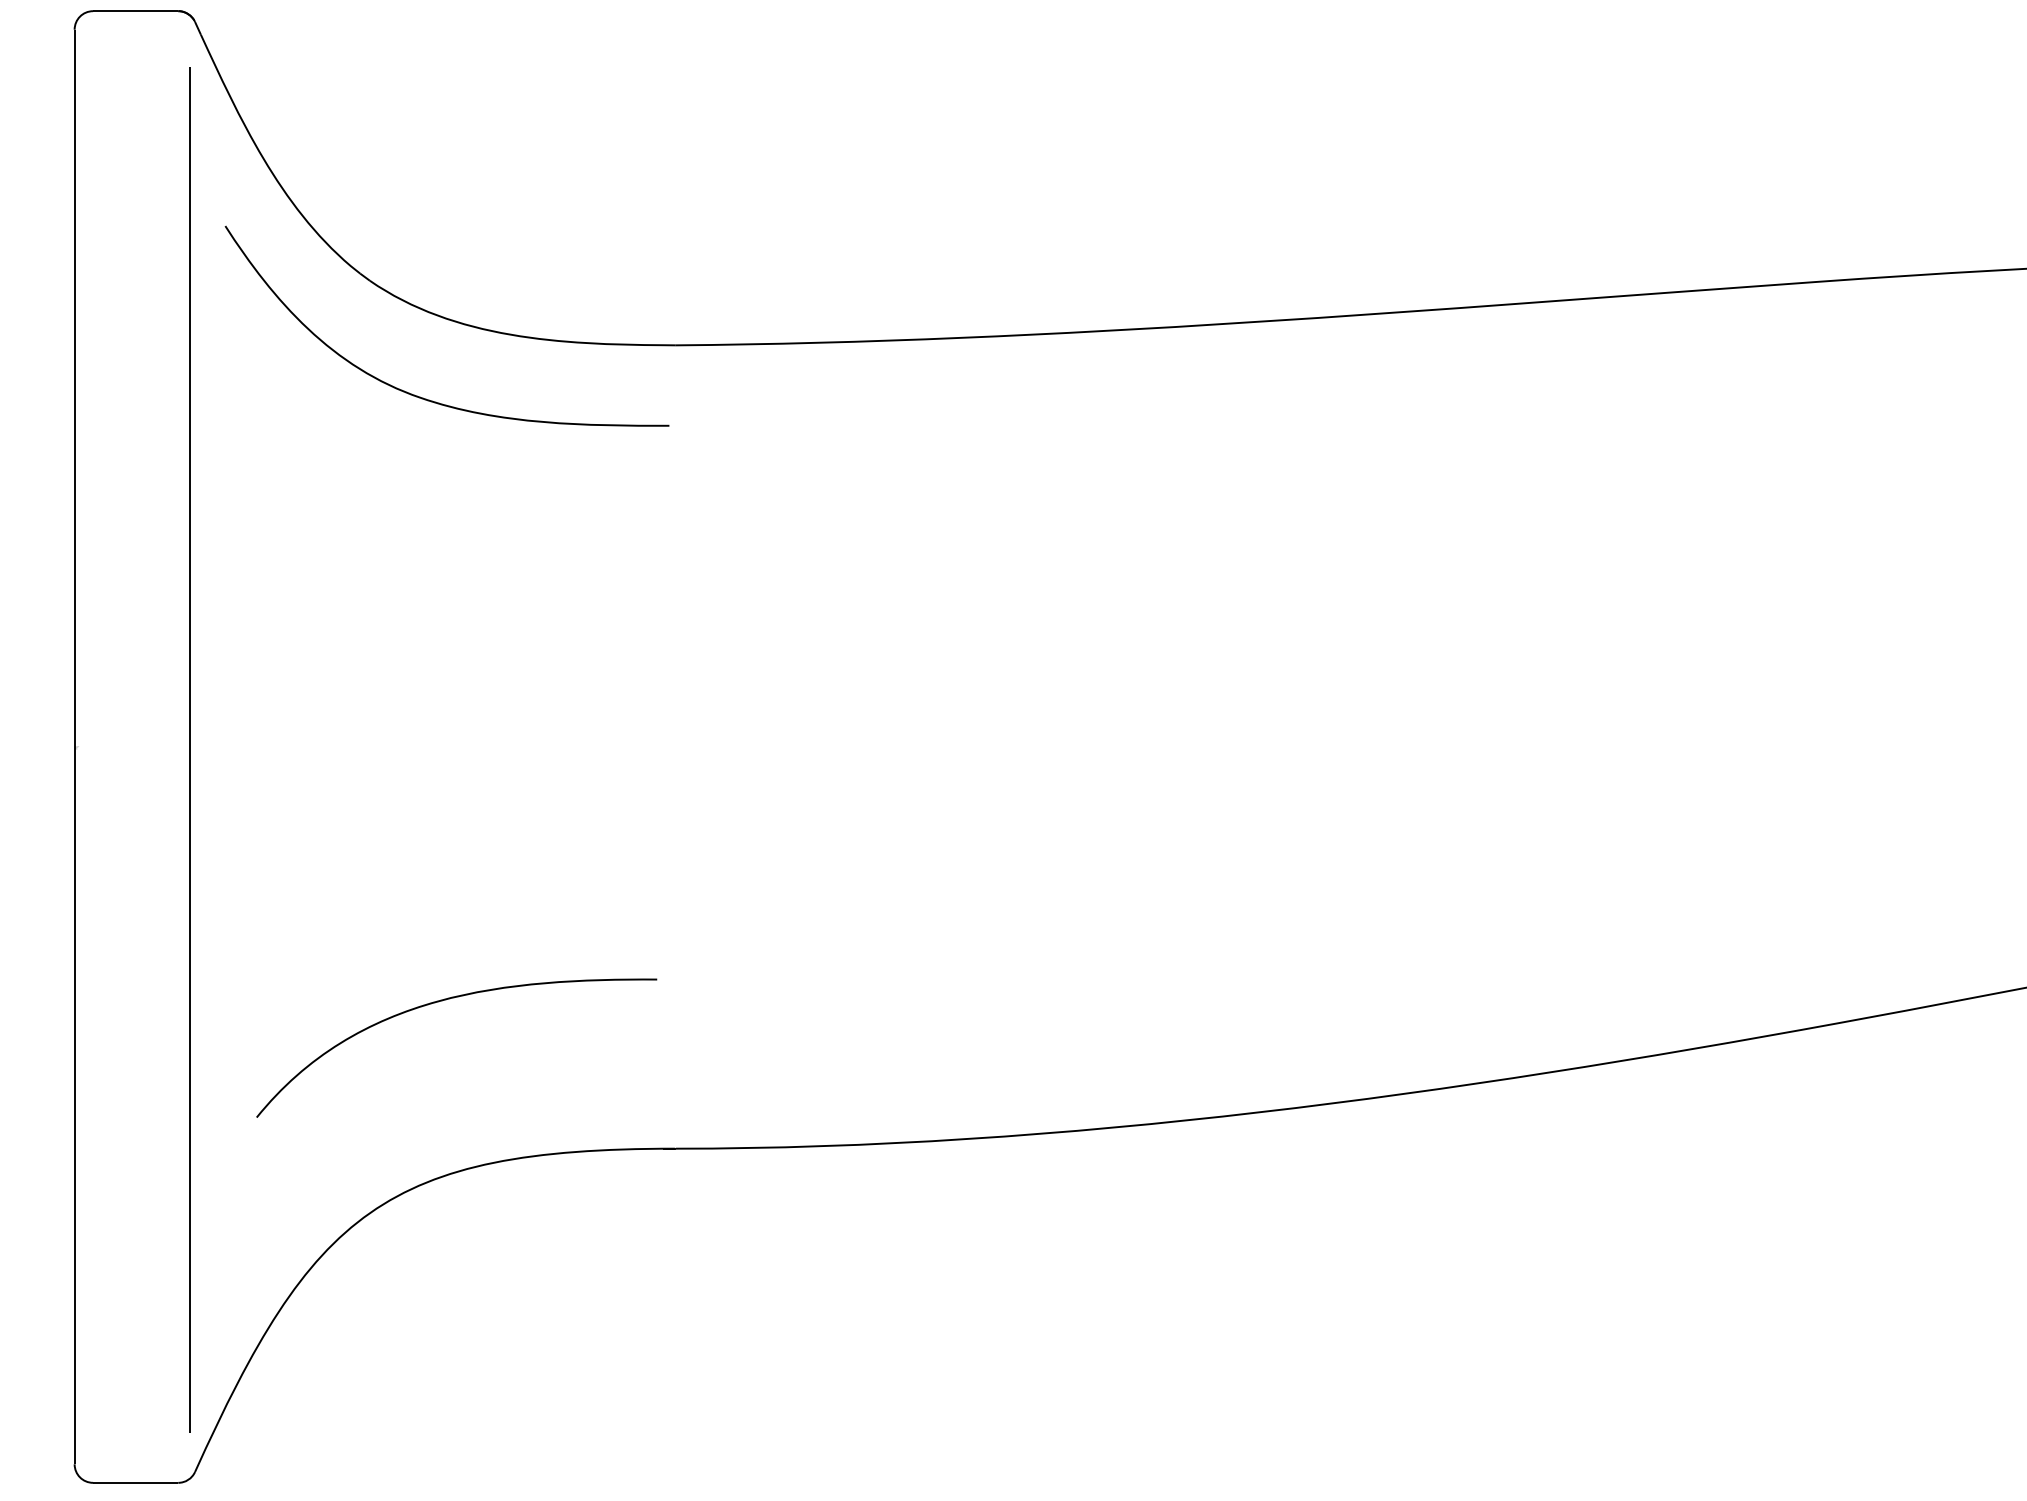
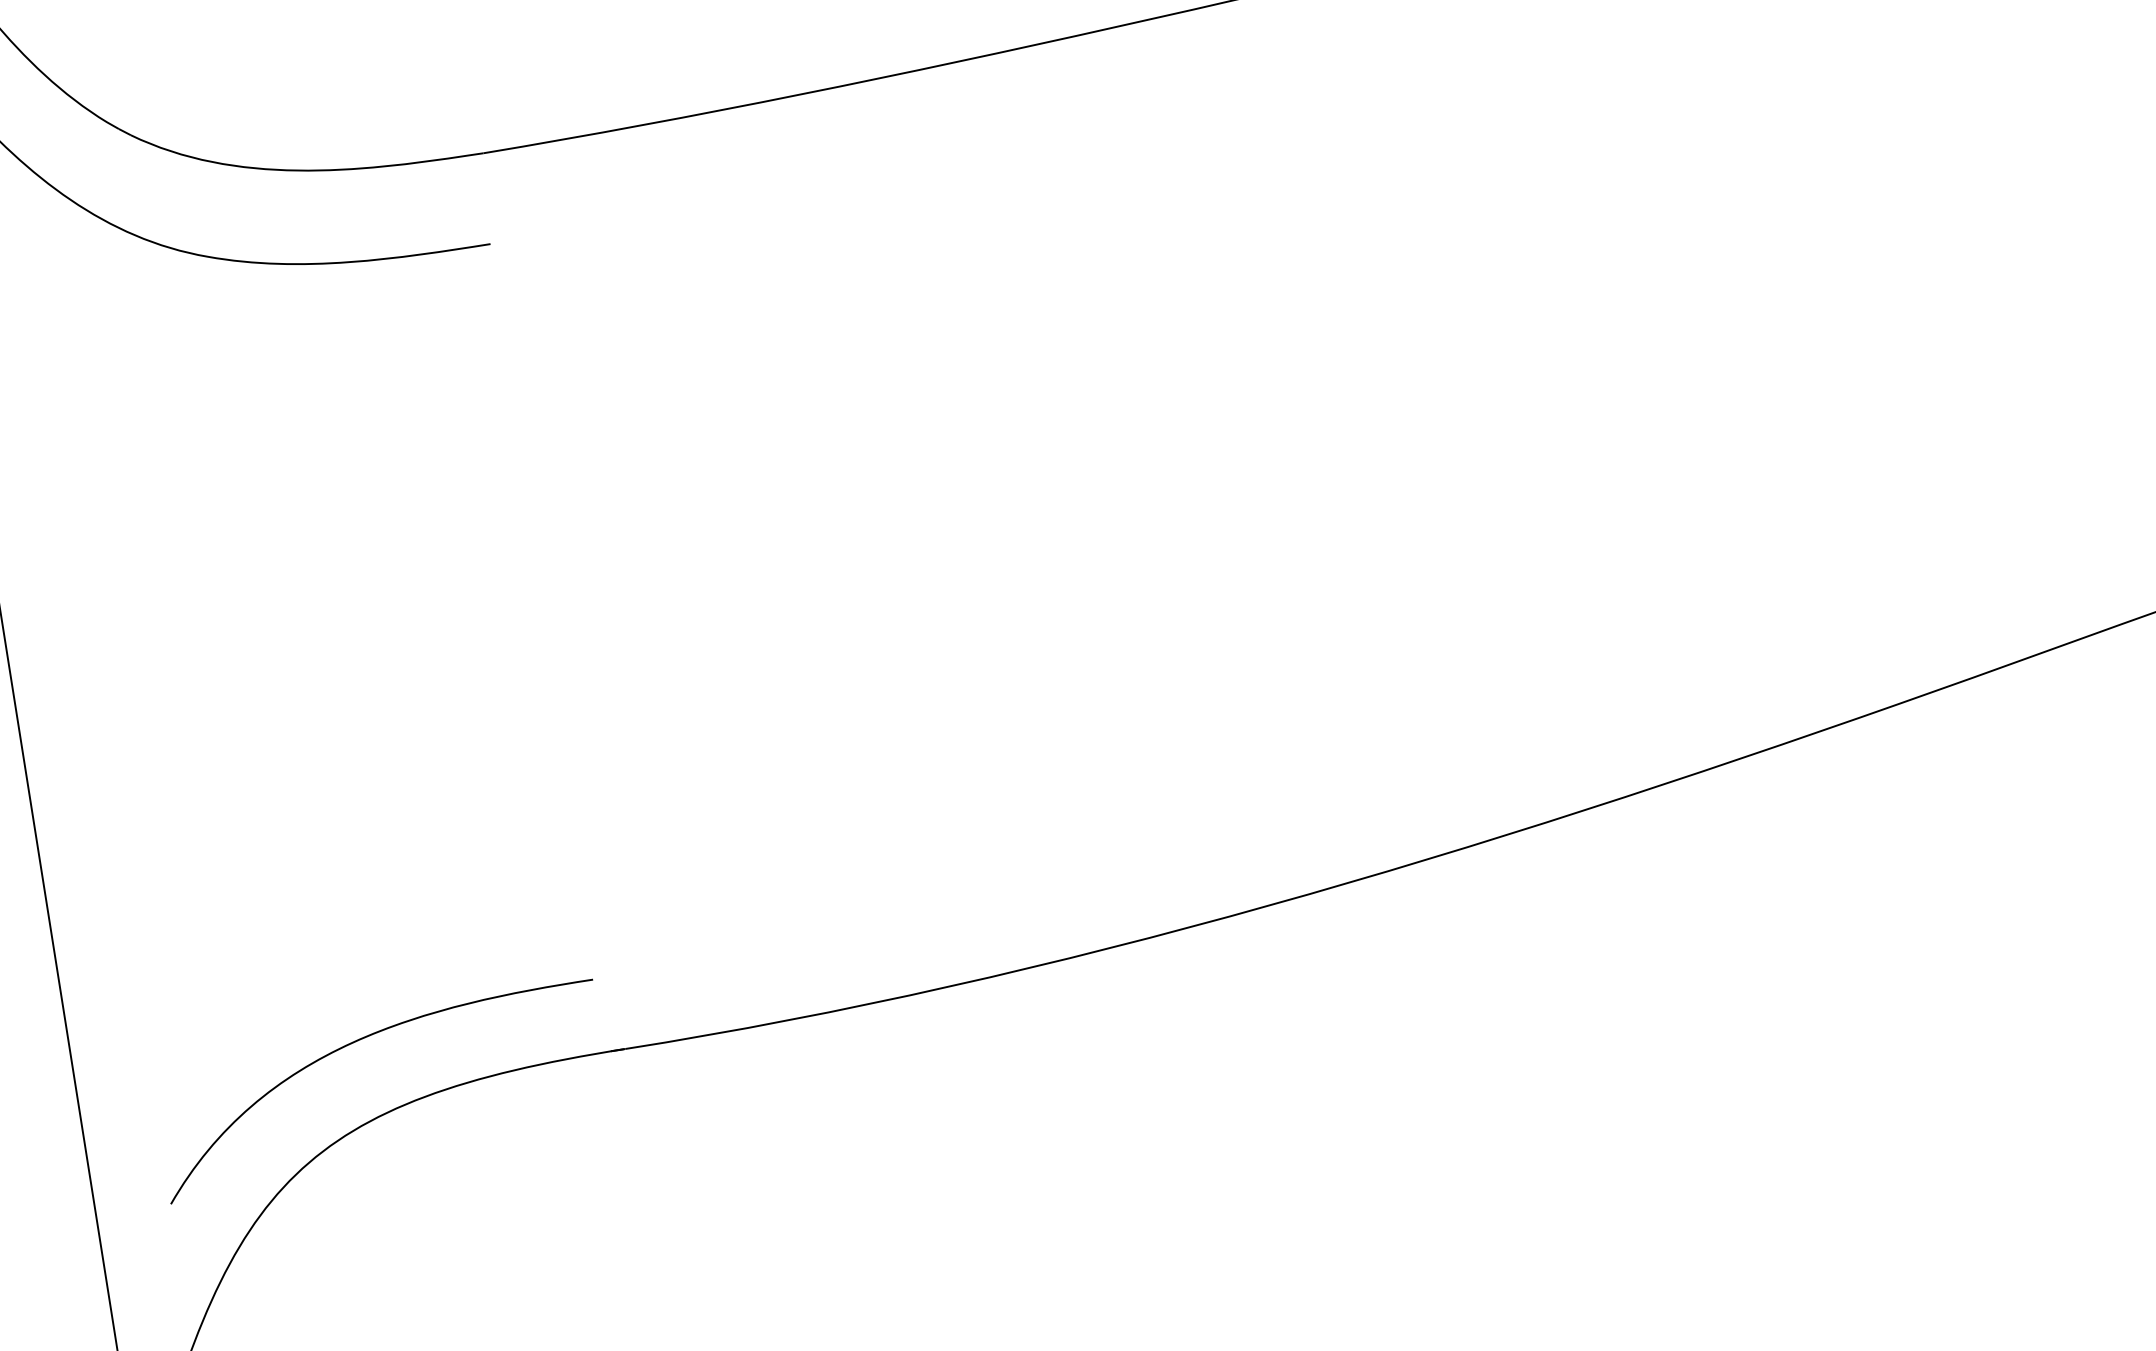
curve: (446, 1000) -> (361, 1040), moved

